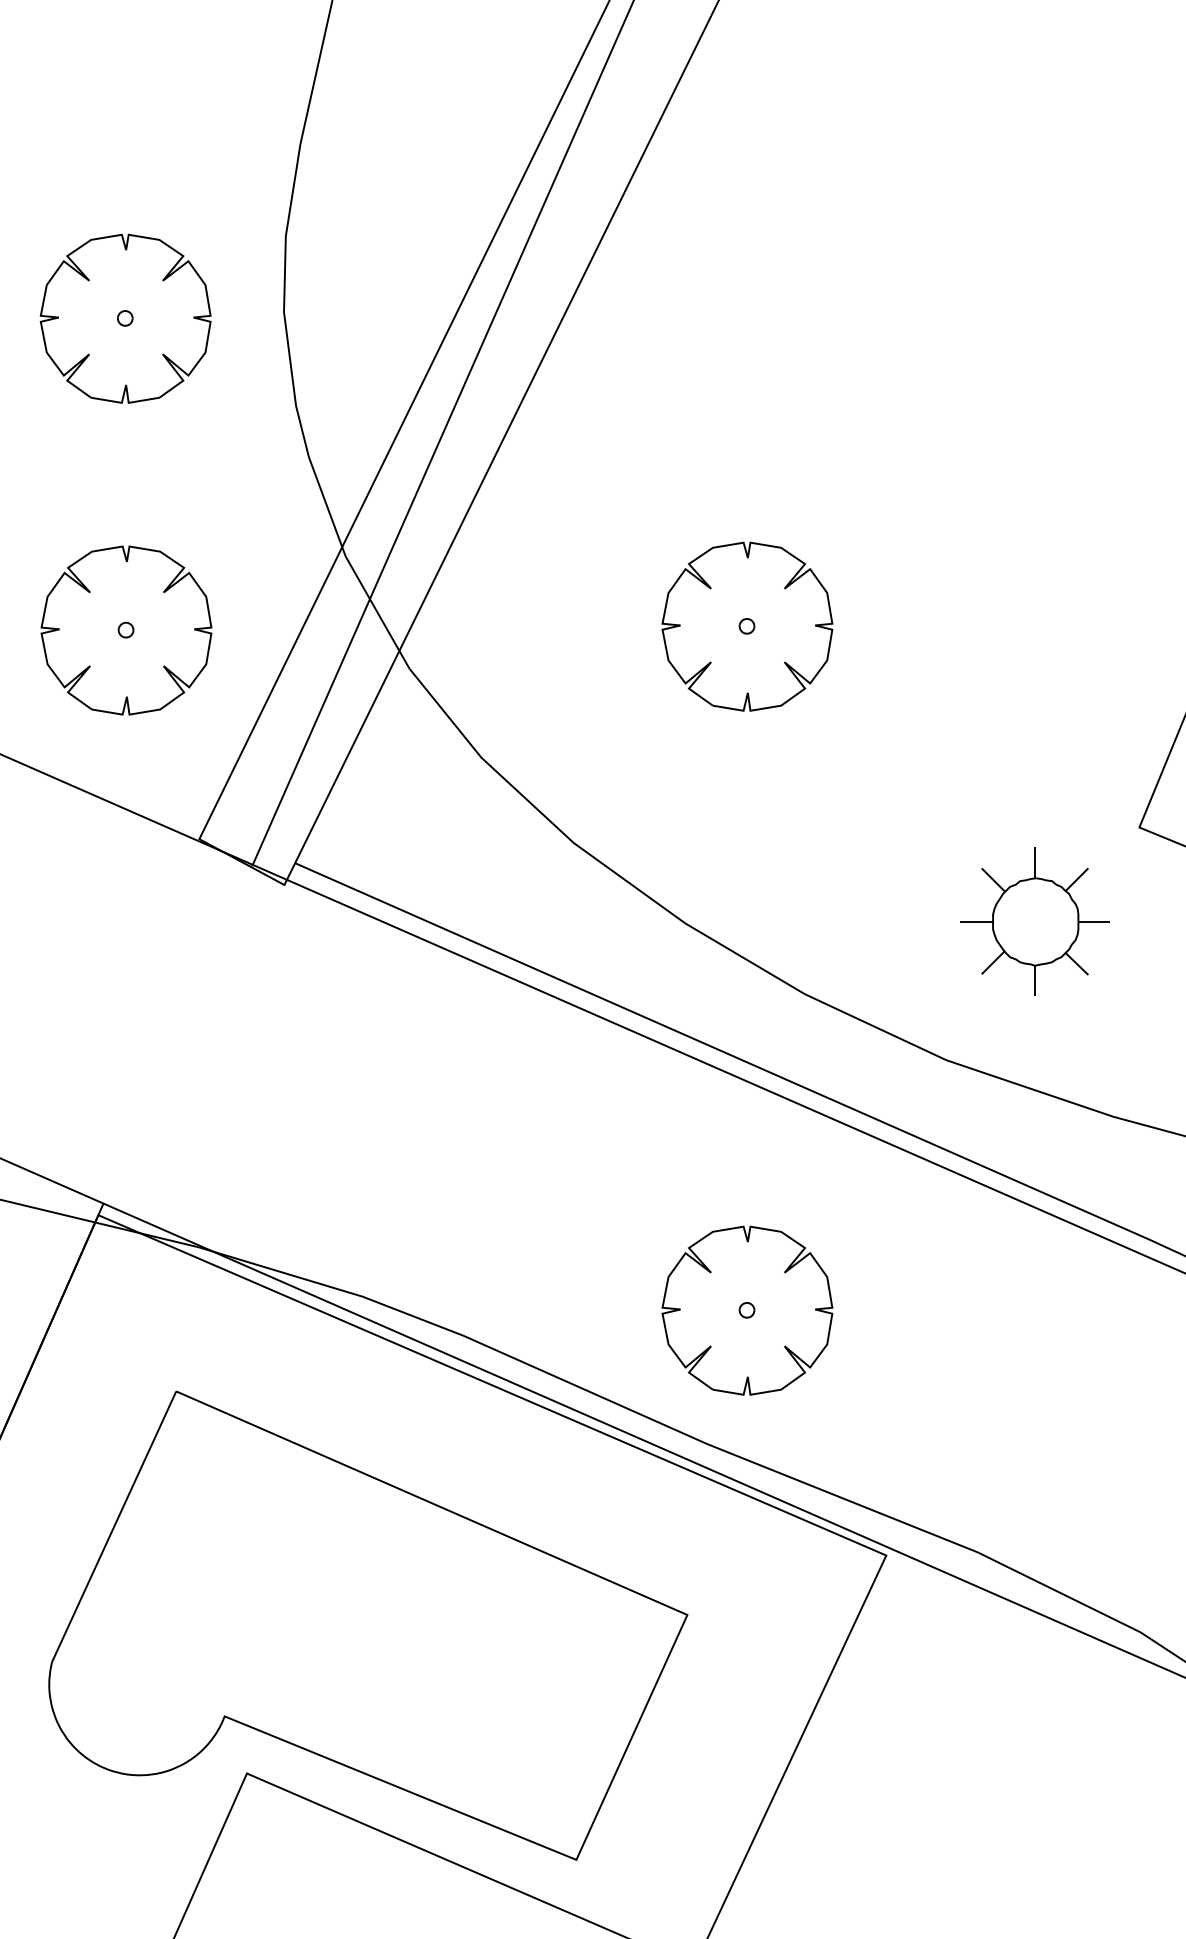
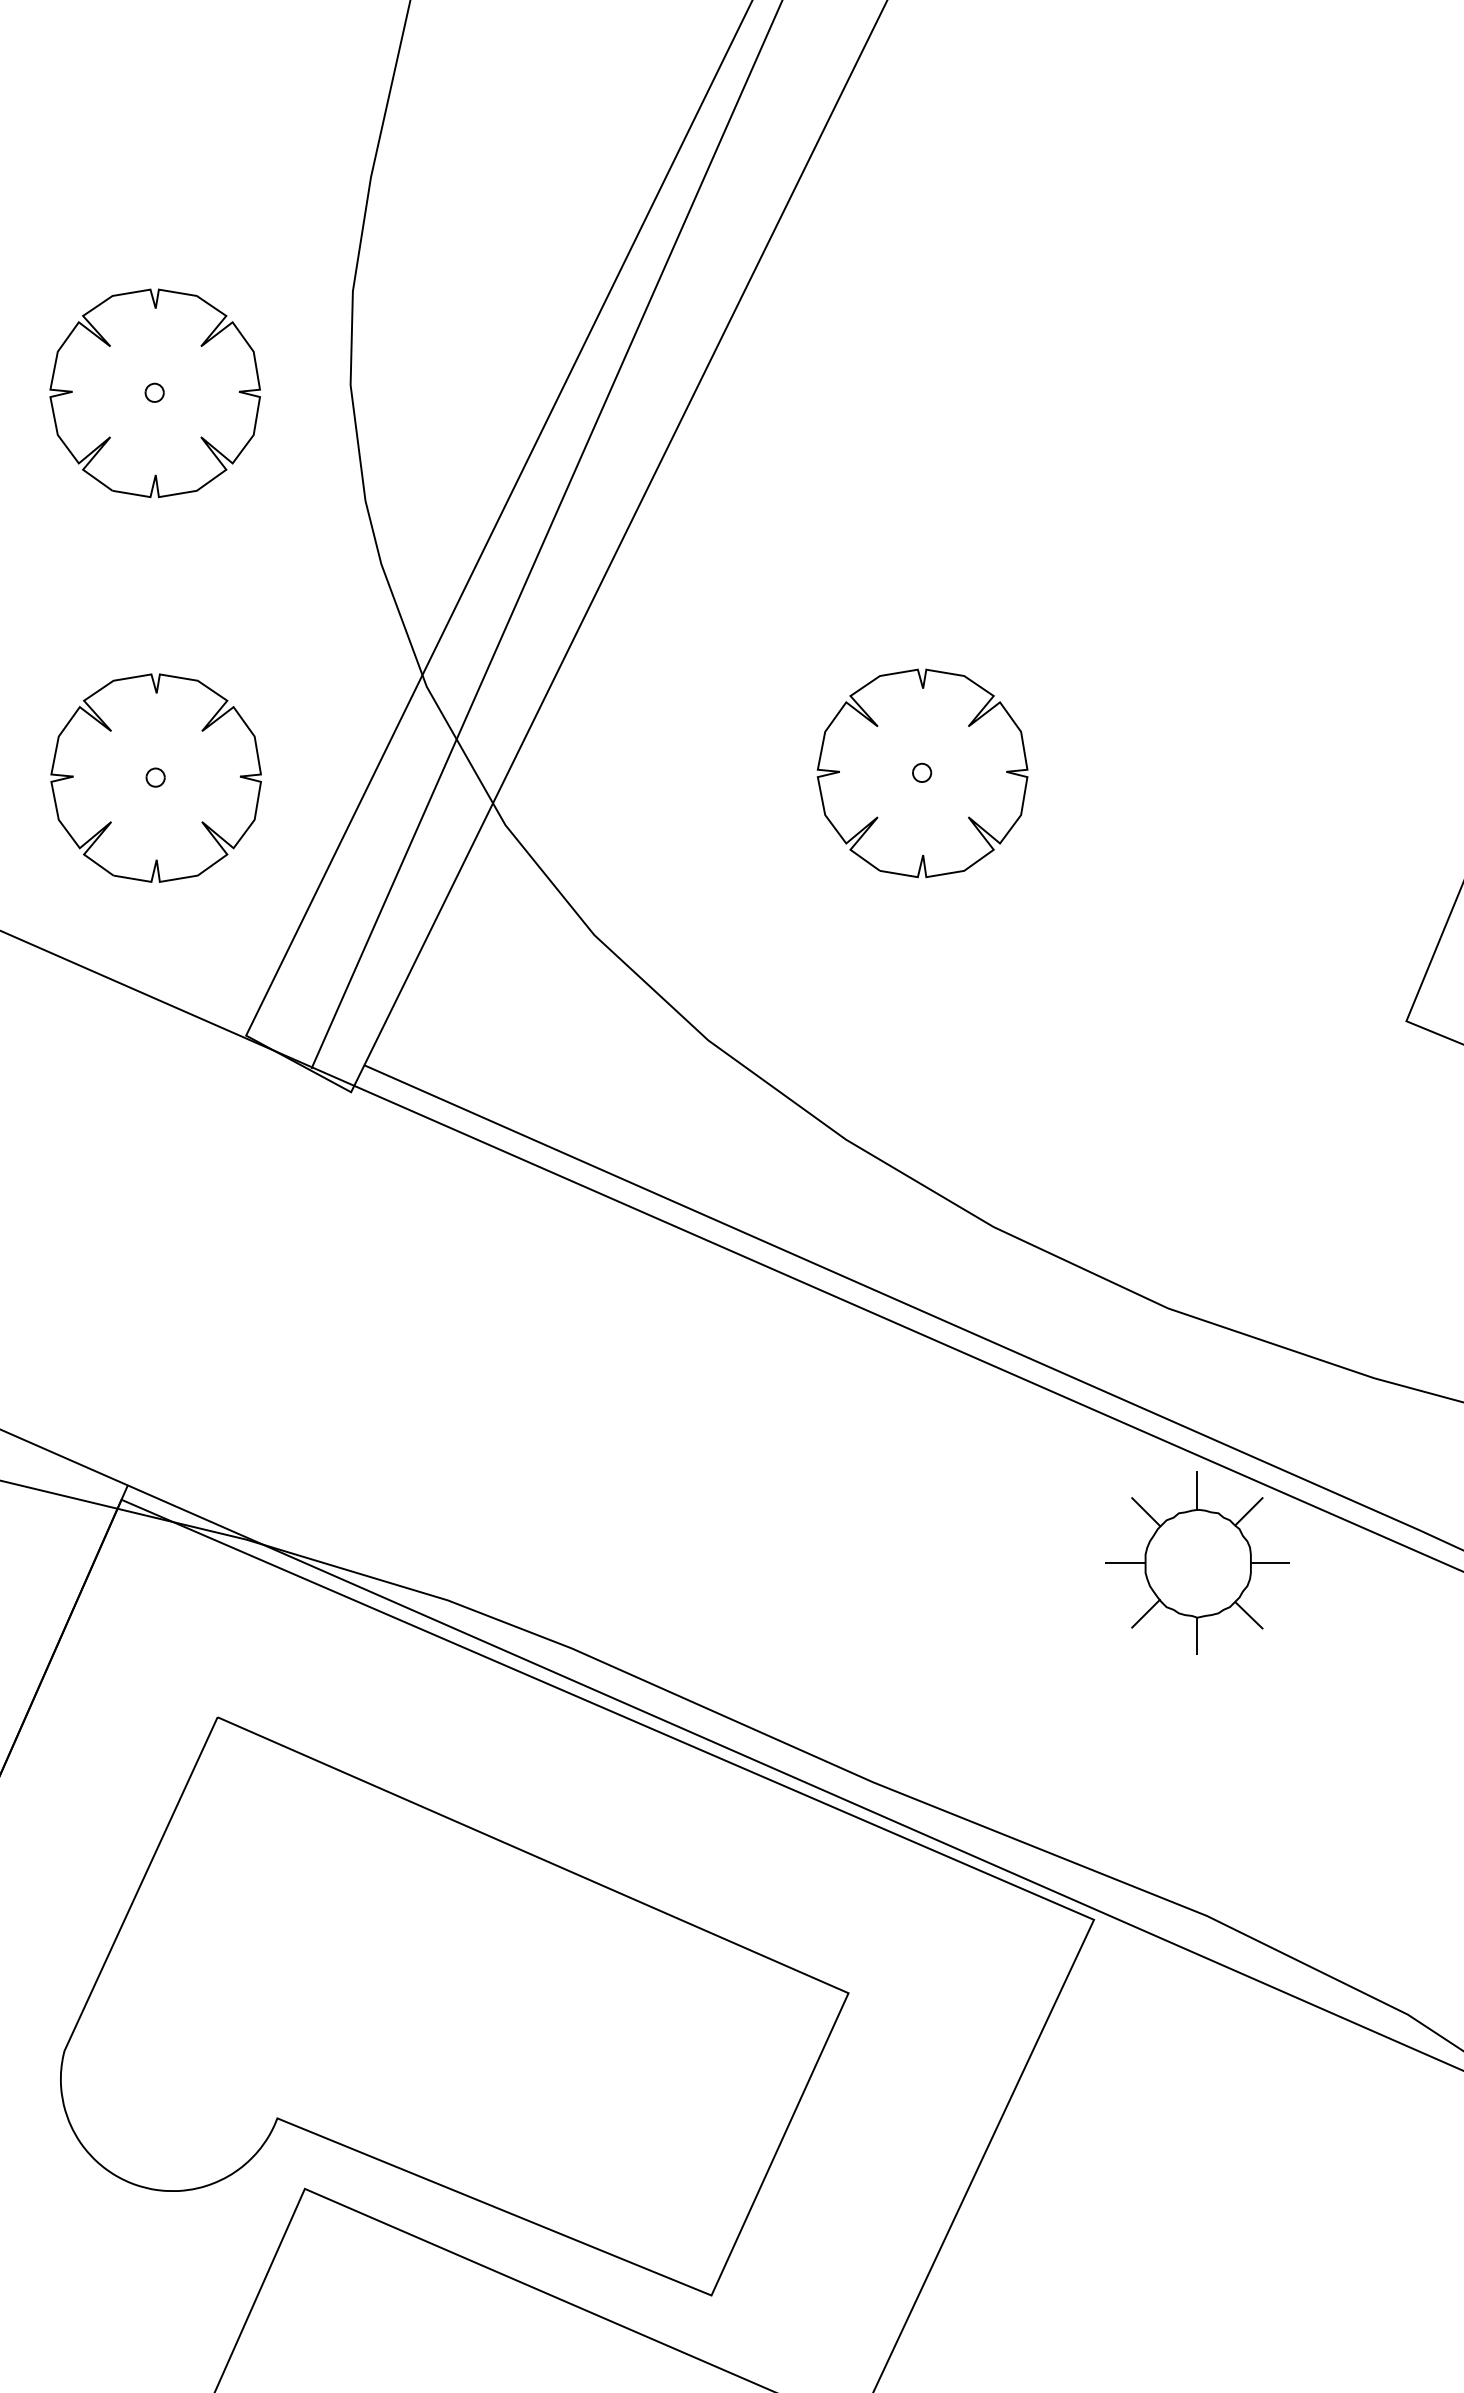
part: (1034, 921) -> (1196, 1563), moved
part: (747, 1310) -> (922, 1617), removed

